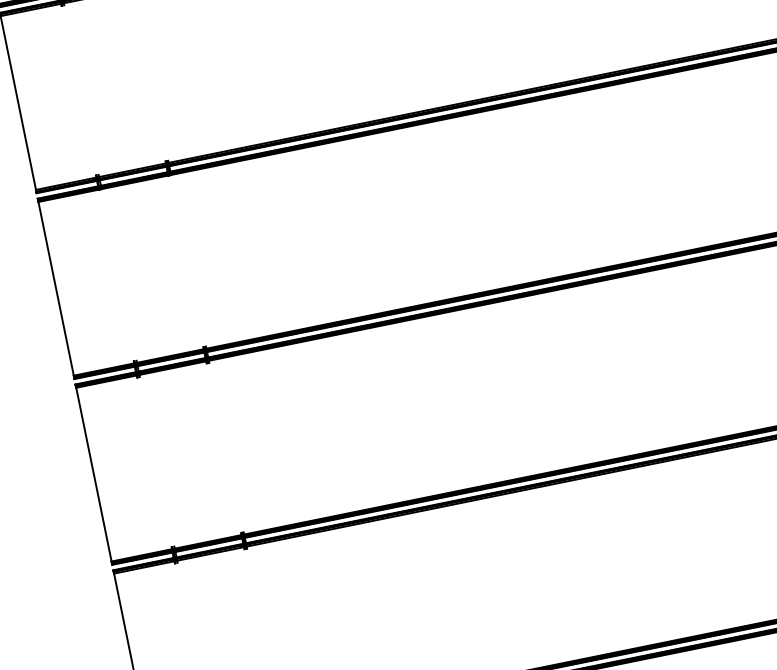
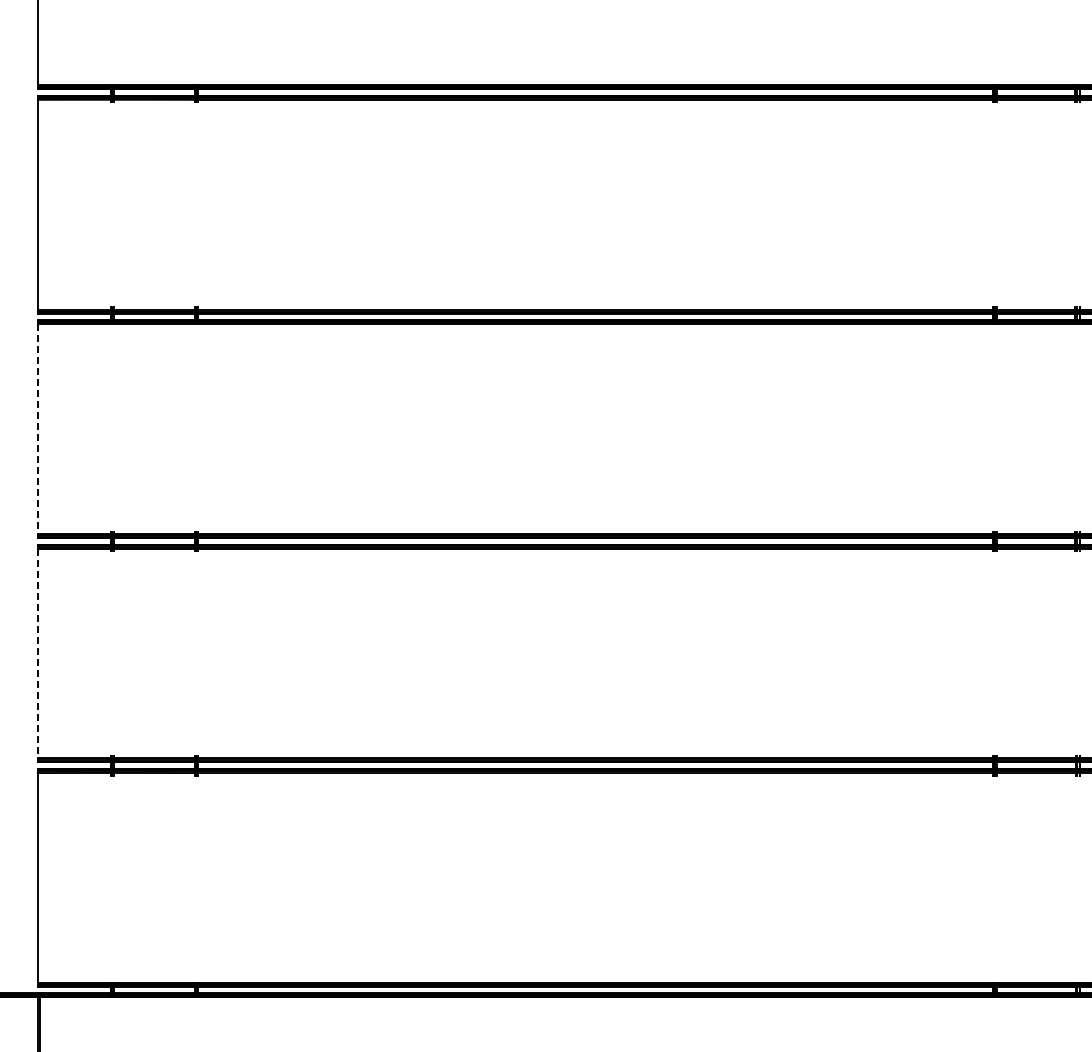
line: (55, 289) -> (37, 429), solid -> dashed
line: (93, 474) -> (37, 653), solid -> dashed

